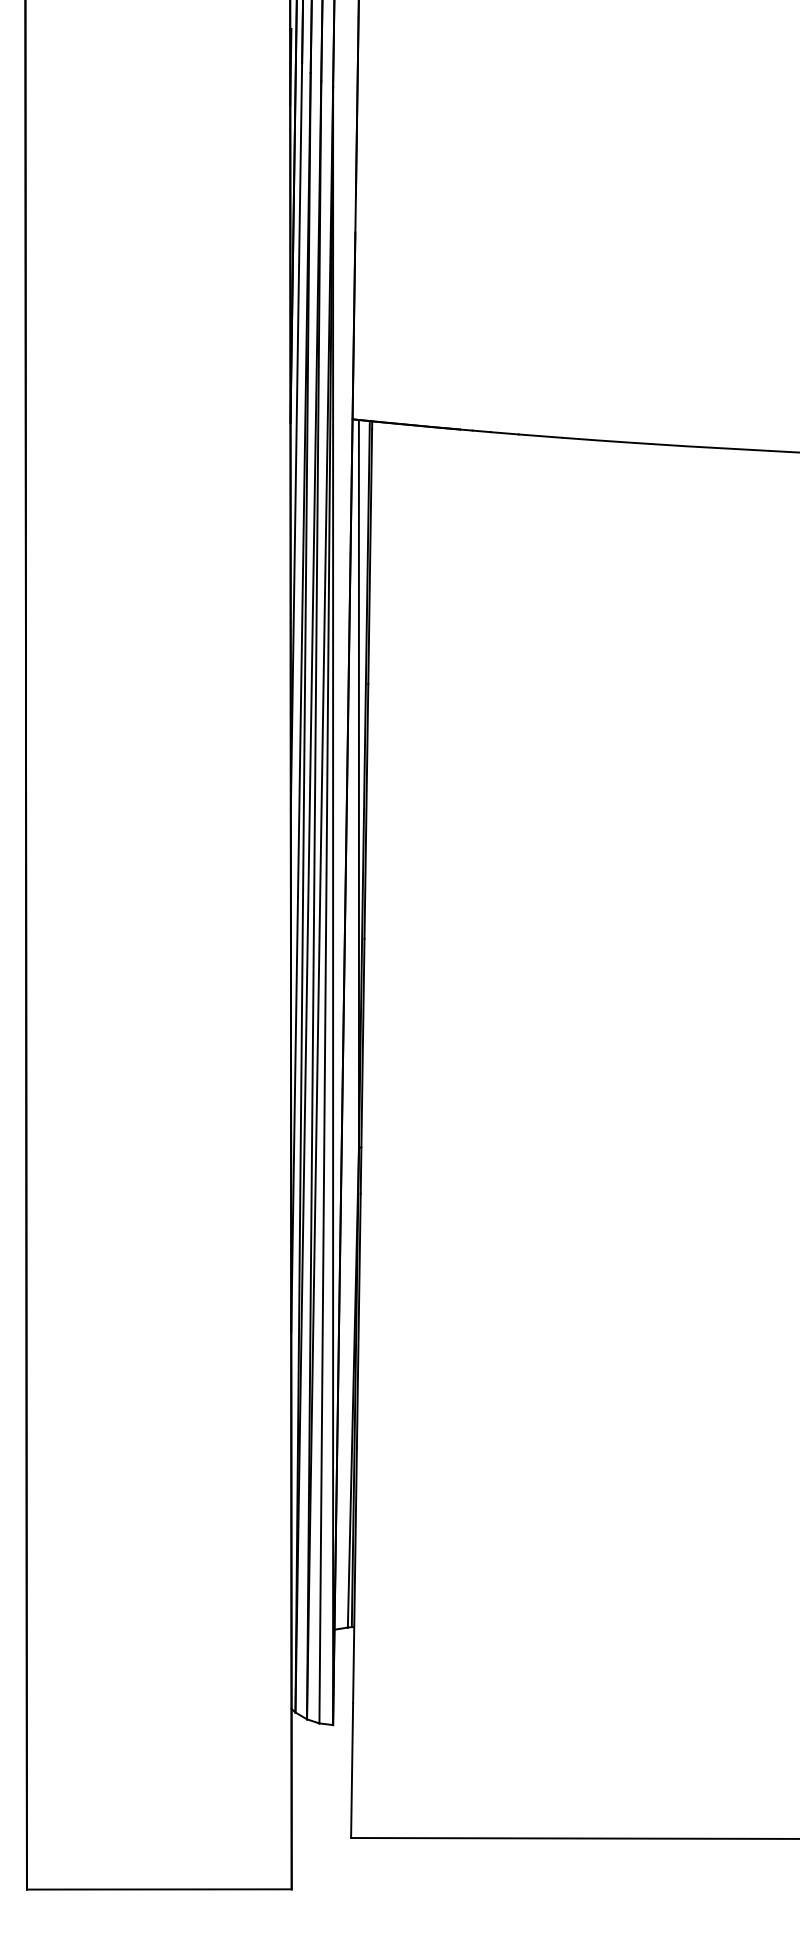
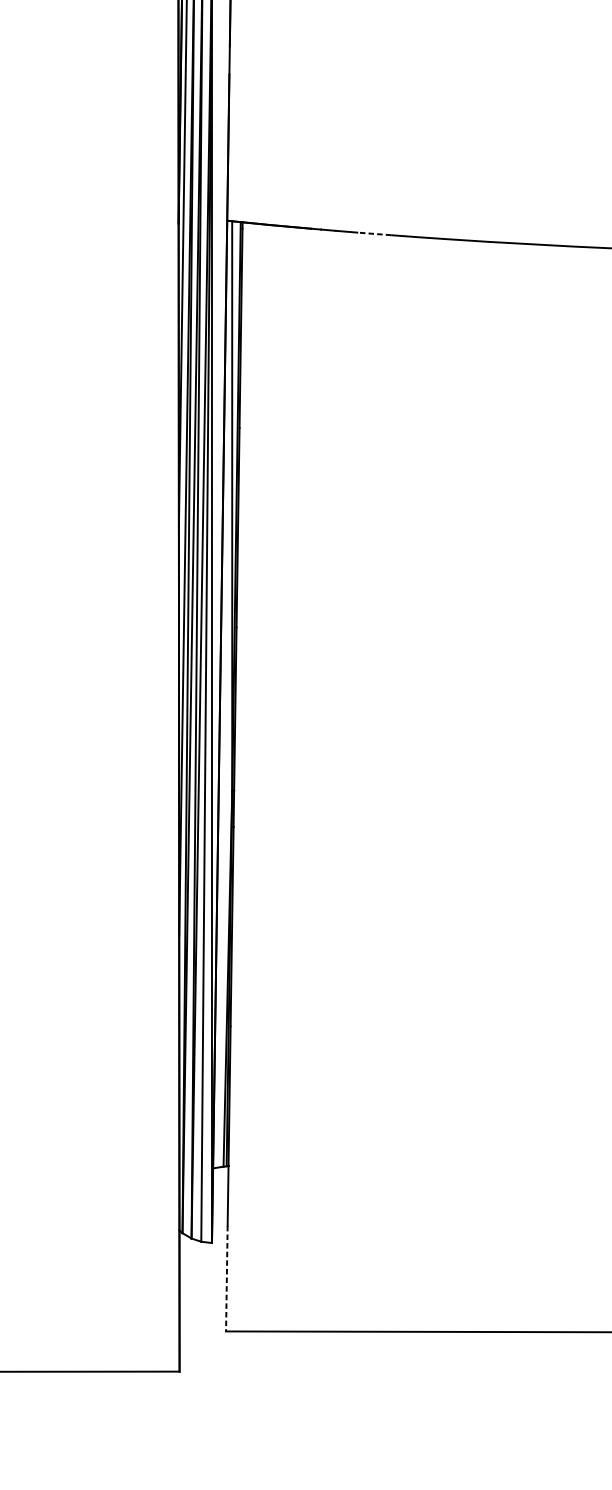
line: (540, 436) -> (374, 234), solid -> dashed
line: (352, 1771) -> (227, 1279), solid -> dashed

